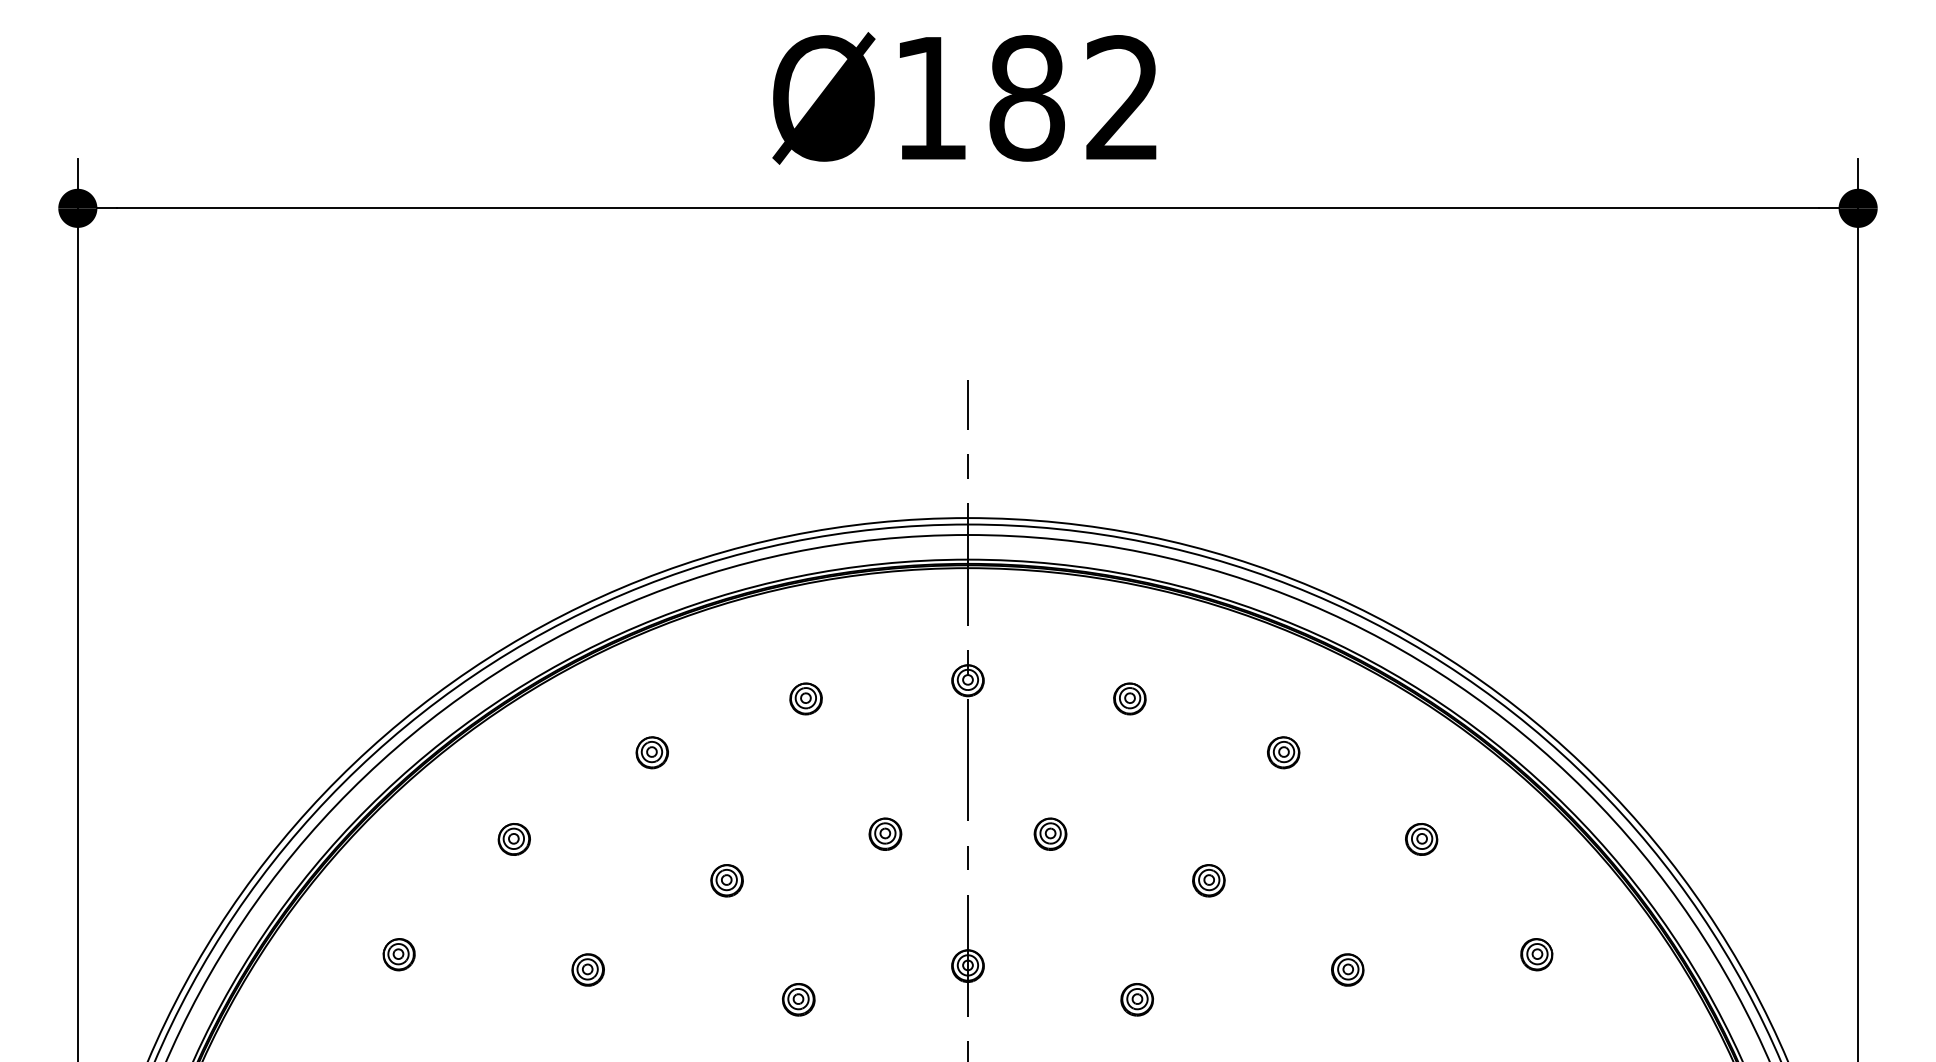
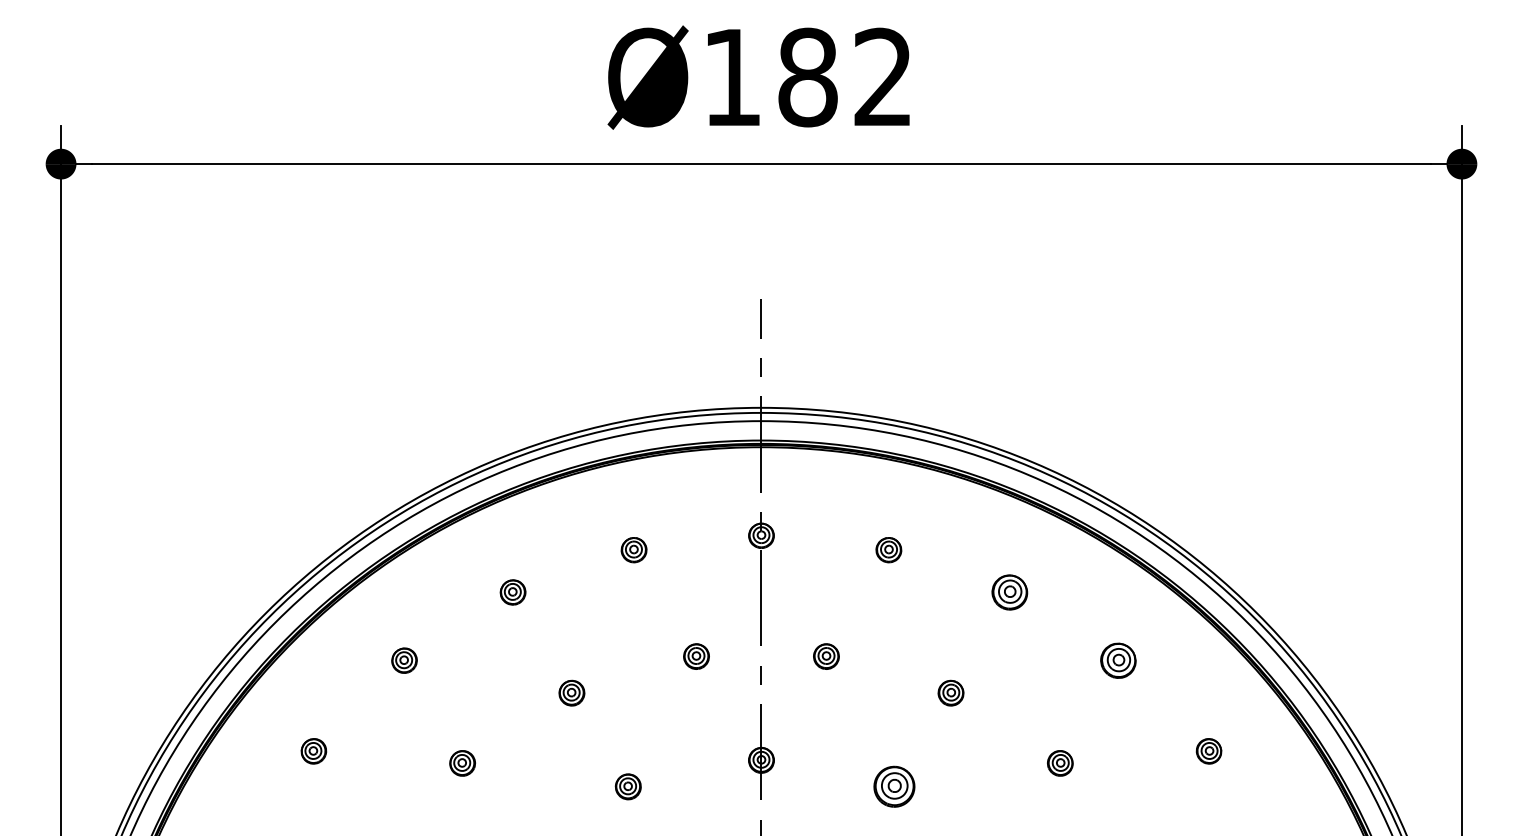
part: (1283, 752) -> (1009, 592), size x1.4
part: (1421, 839) -> (1118, 660), size x1.4
part: (1137, 999) -> (894, 786), size x1.6

